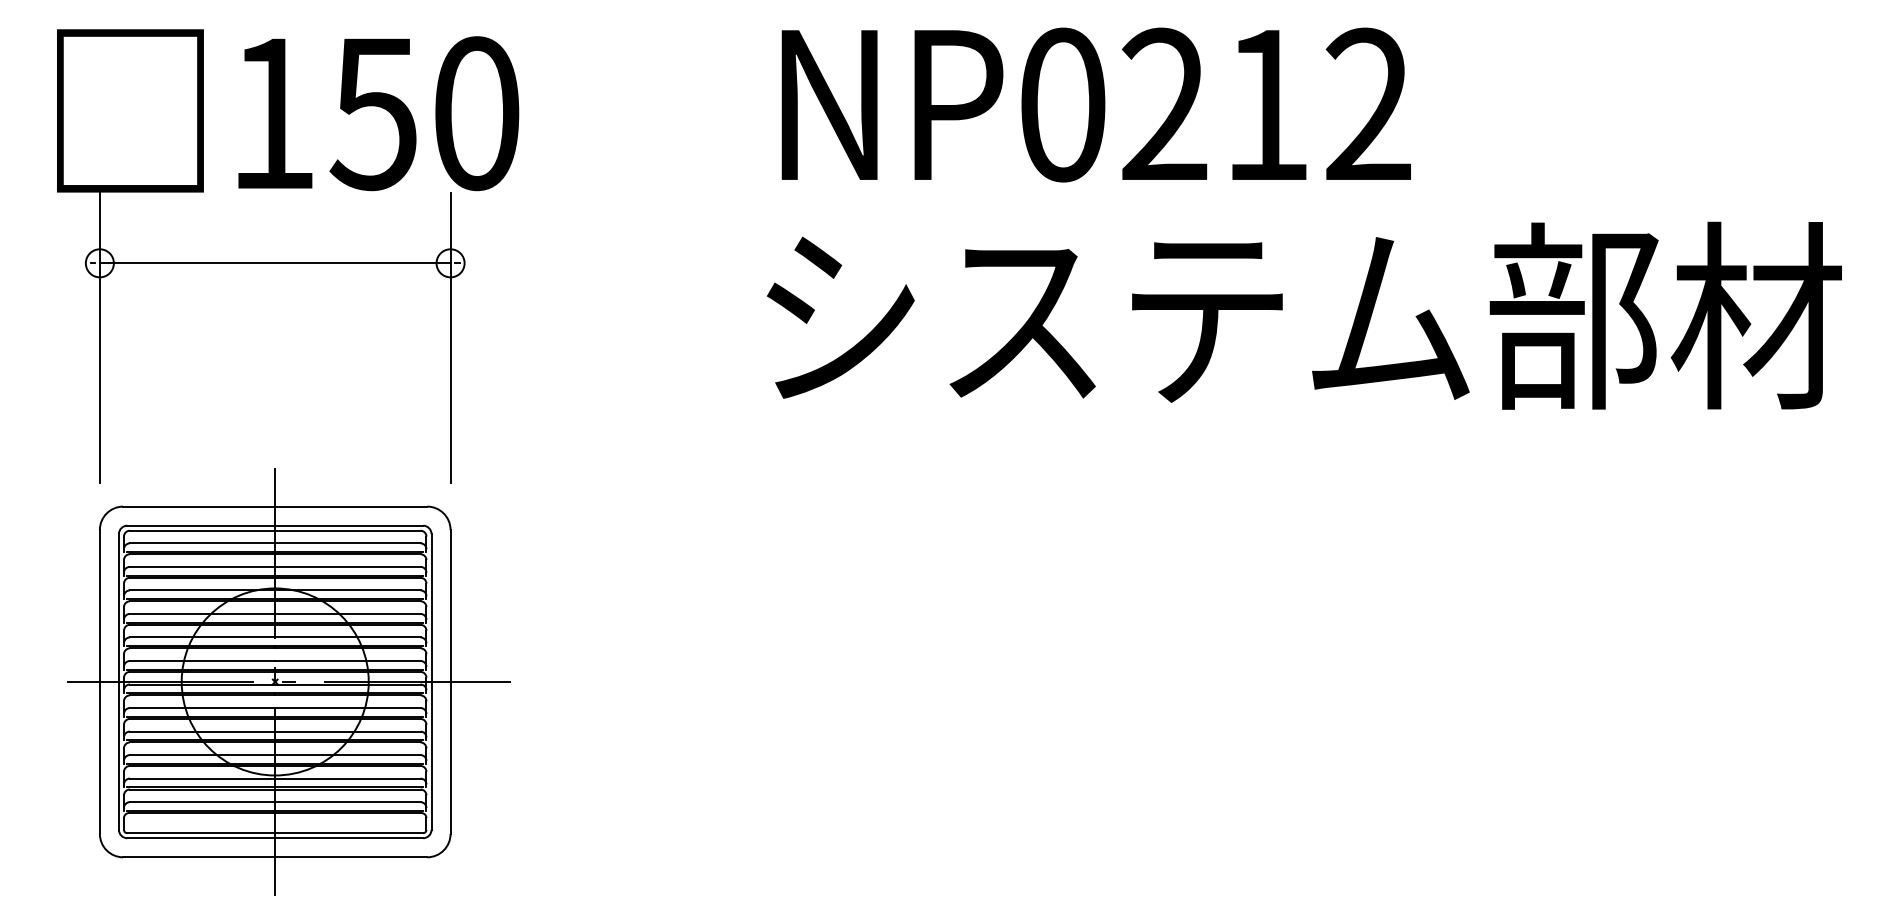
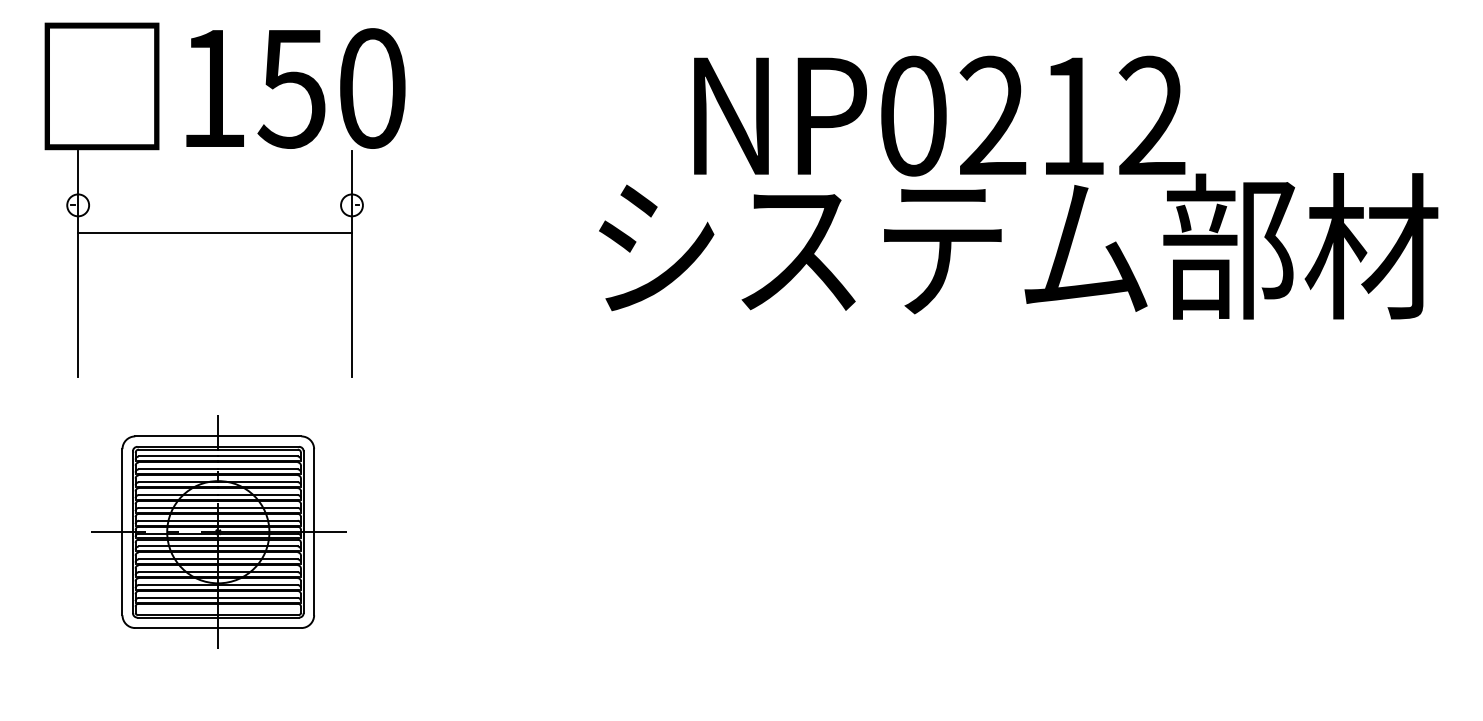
text: (1095, 104) -> (939, 115), moved
line: (274, 263) -> (214, 233), moved
part: (288, 681) -> (225, 531), size x0.7

